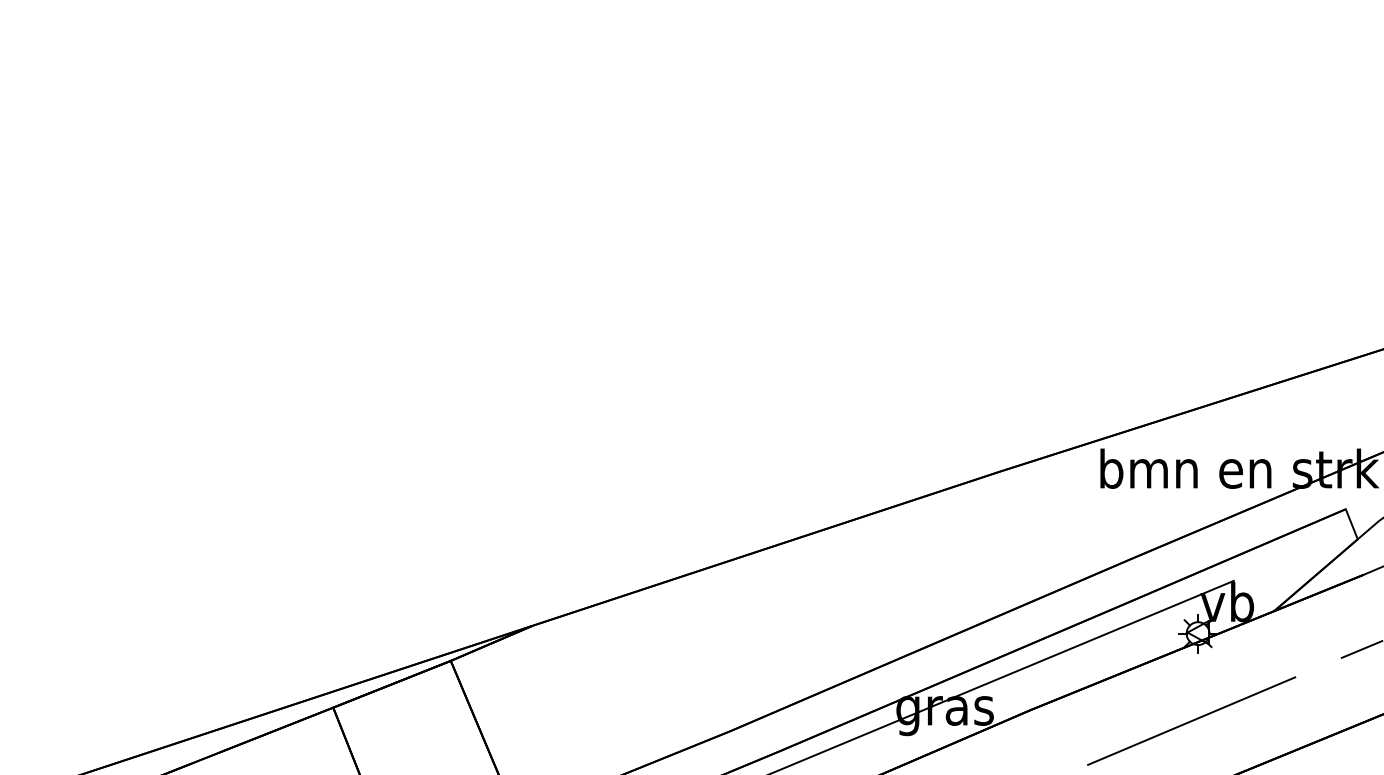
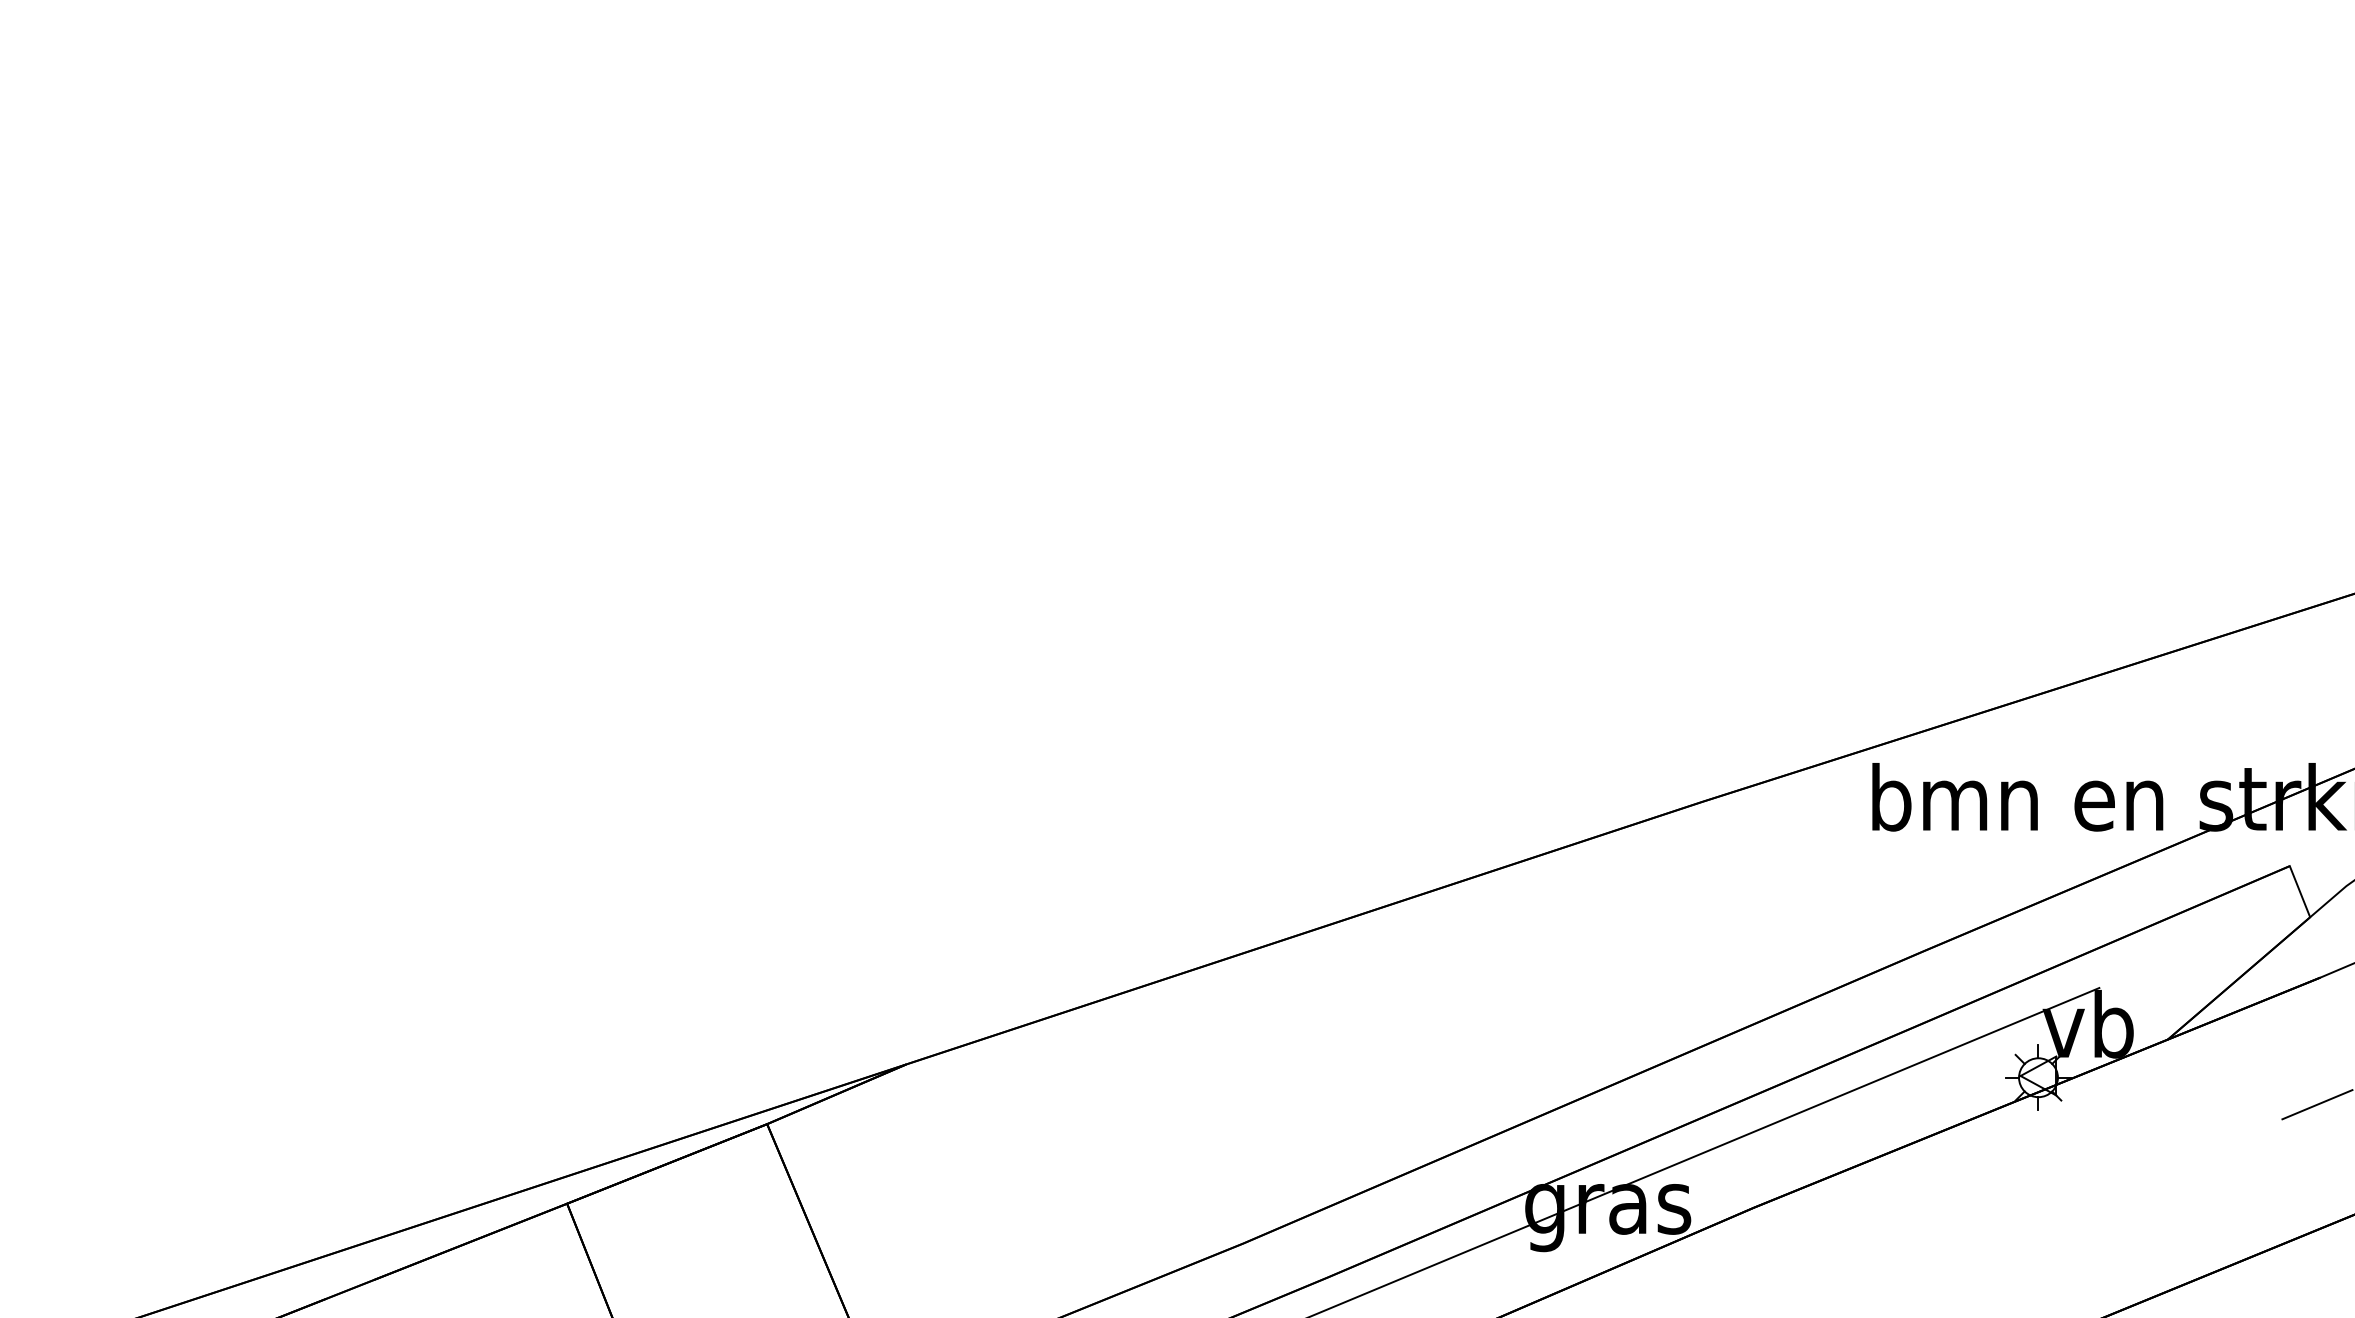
line: (1191, 720) -> (2027, 1225), removed

